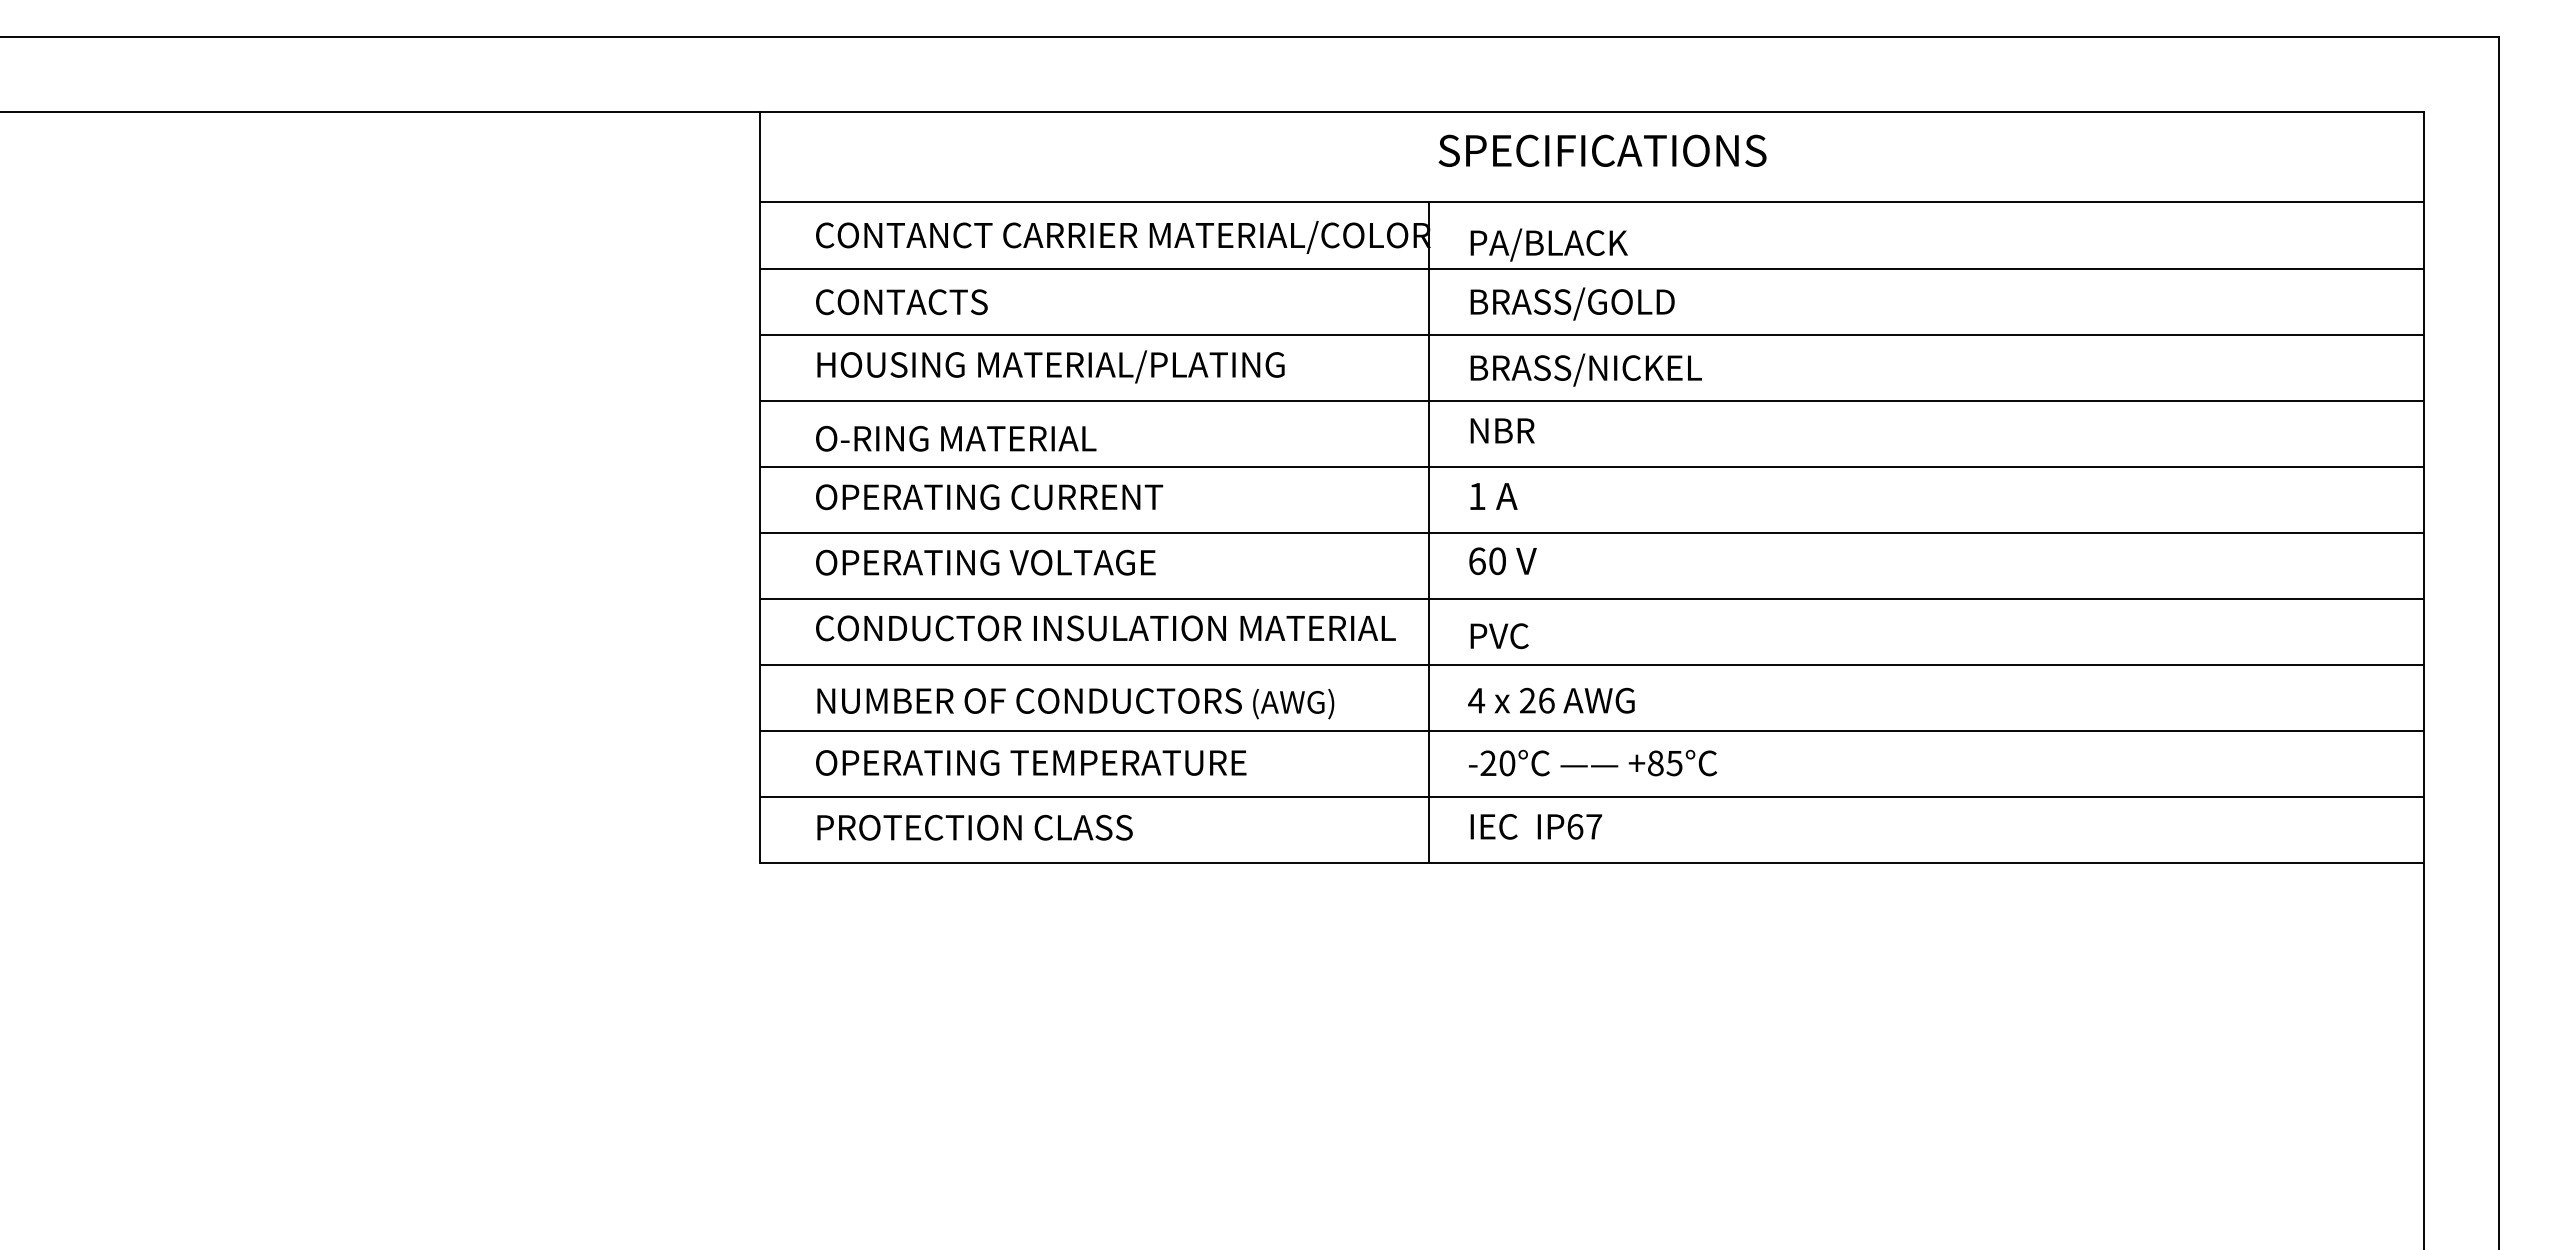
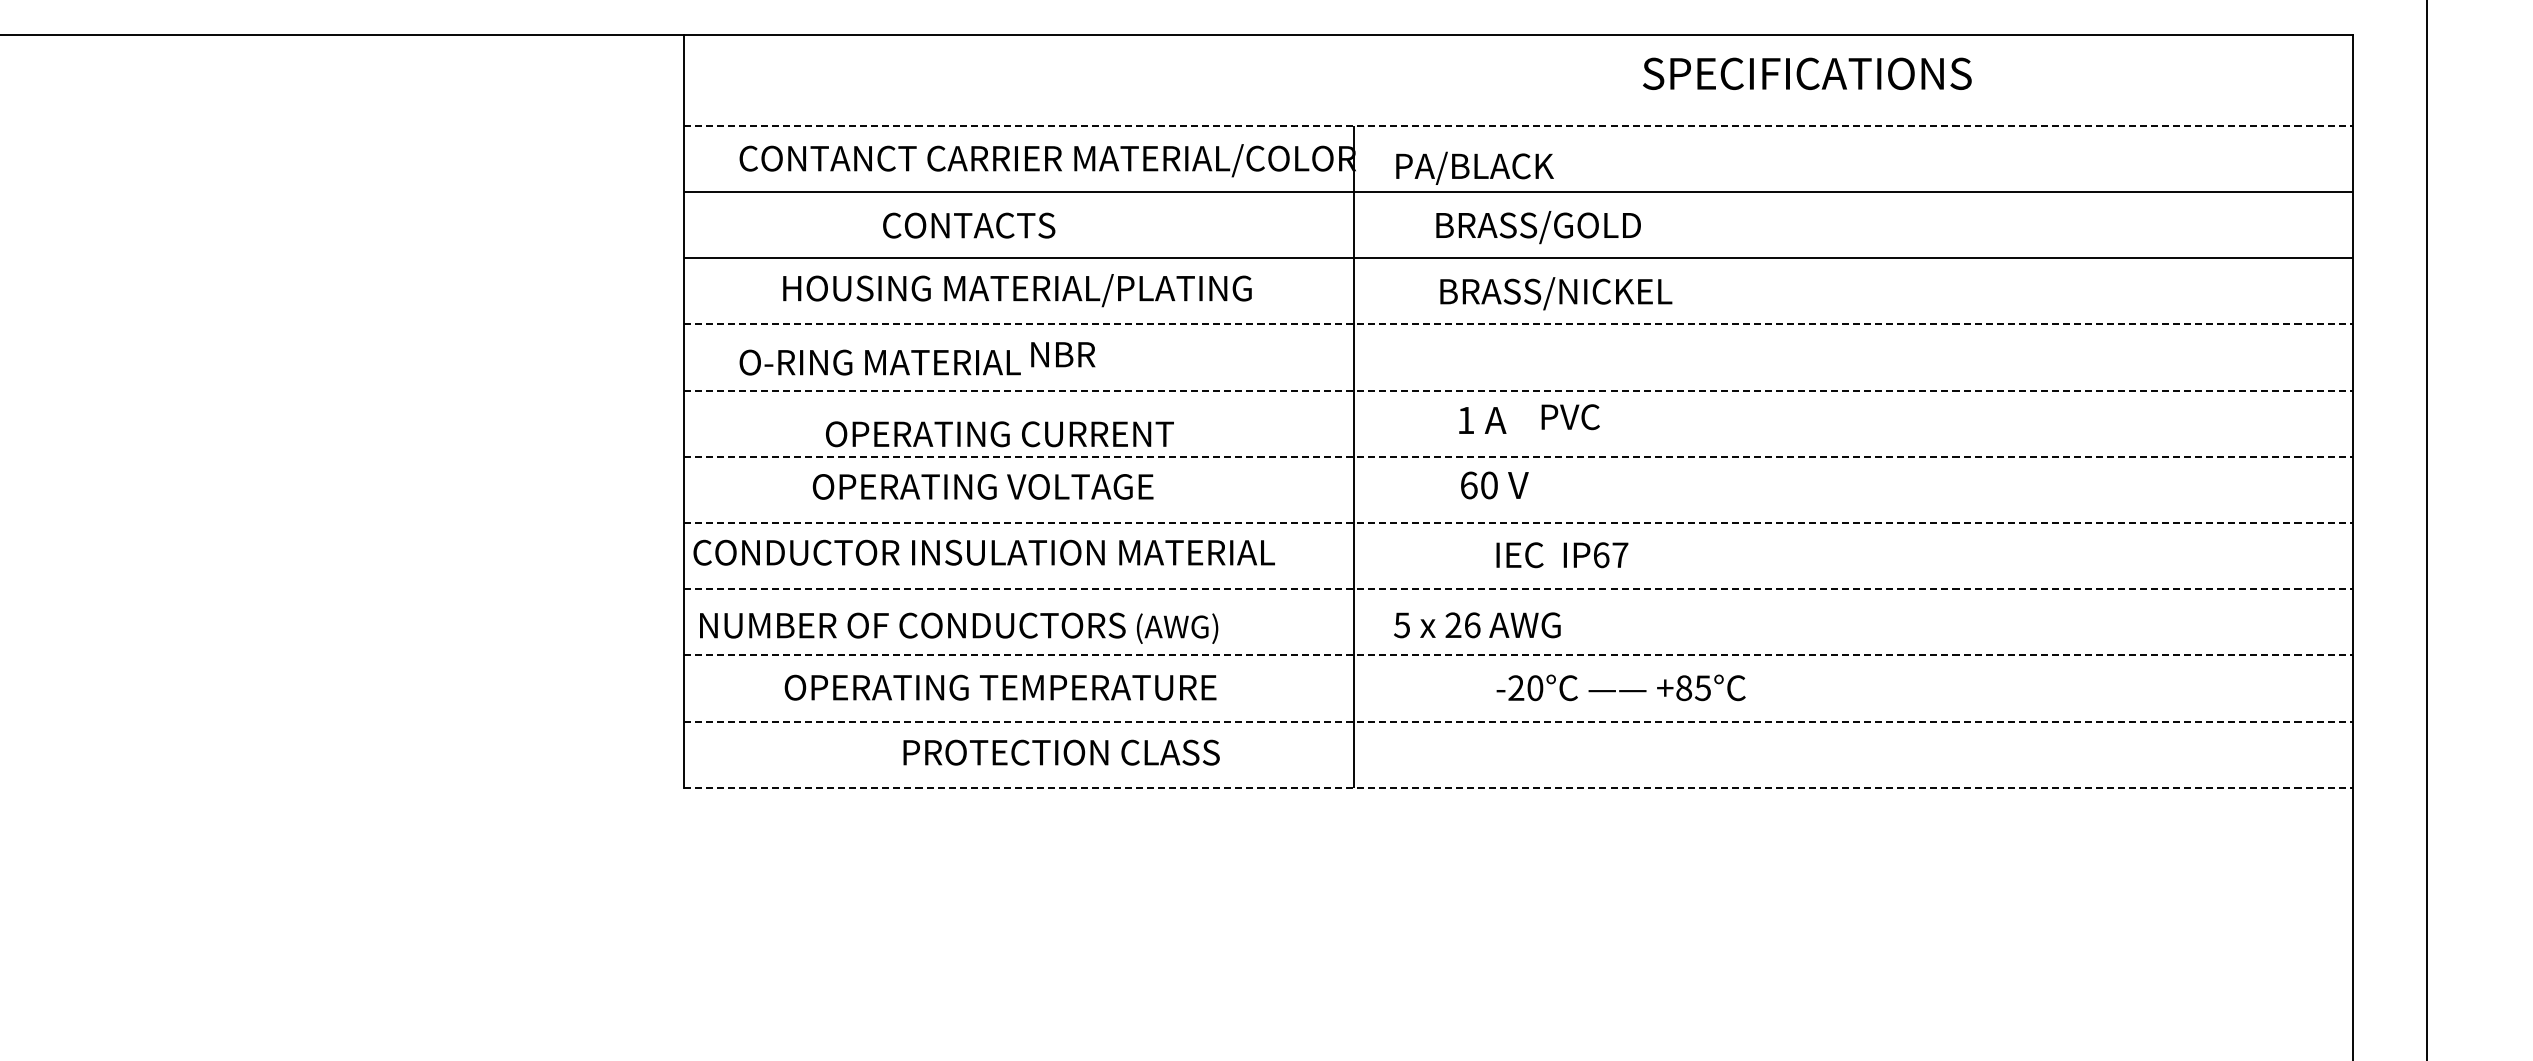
text: (1602, 150) -> (1807, 73), moved
line: (1592, 202) -> (1518, 125), solid -> dashed
text: (901, 302) -> (968, 225), moved
text: (1572, 303) -> (1538, 226), moved
text: (1050, 366) -> (1016, 290), moved
text: (1585, 369) -> (1555, 293), moved
line: (1592, 400) -> (1518, 324), solid -> dashed
text: (1502, 430) -> (1063, 354), moved
line: (1592, 466) -> (1518, 390), solid -> dashed
text: (1493, 496) -> (1482, 420), moved
text: (989, 497) -> (999, 434), moved
line: (1592, 532) -> (1518, 456), solid -> dashed
text: (1502, 561) -> (1494, 485), moved
text: (985, 562) -> (982, 486), moved
line: (1592, 598) -> (1518, 522), solid -> dashed
text: (1105, 628) -> (983, 552), moved
text: (1499, 636) -> (1570, 417), moved
line: (1592, 664) -> (1518, 588), solid -> dashed
text: (1476, 700) -> (1402, 625), 4 -> 5
text: (1075, 703) -> (958, 628), moved
line: (1592, 730) -> (1518, 655), solid -> dashed
text: (1031, 762) -> (1000, 687), moved
text: (1592, 762) -> (1620, 687), moved
line: (1592, 796) -> (1518, 721), solid -> dashed
text: (1536, 826) -> (1562, 554), moved
text: (974, 827) -> (1061, 752), moved
line: (1592, 862) -> (1518, 787), solid -> dashed

